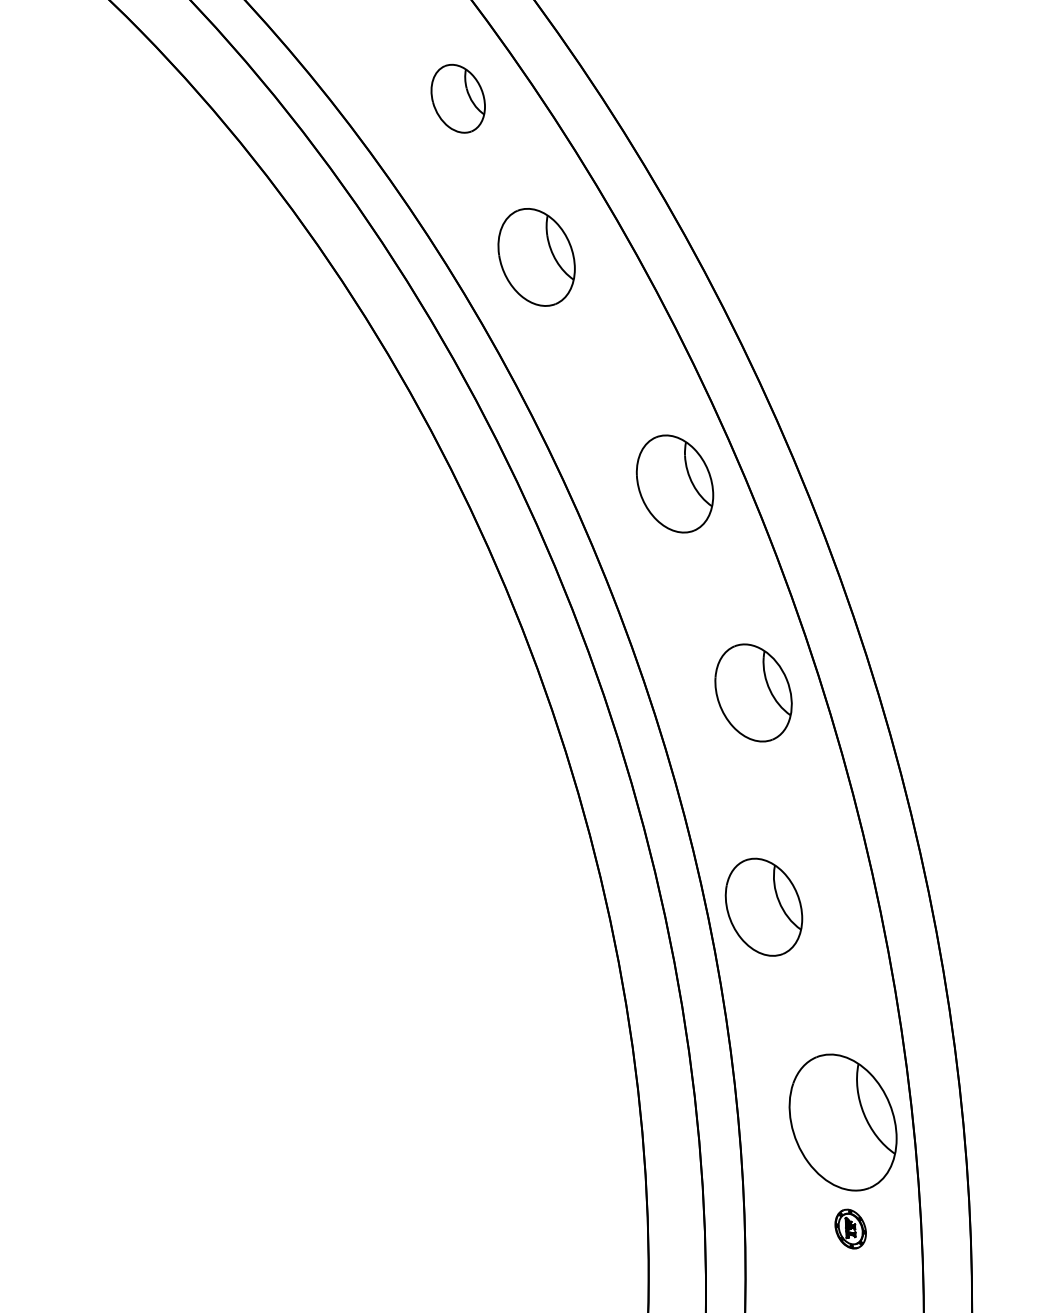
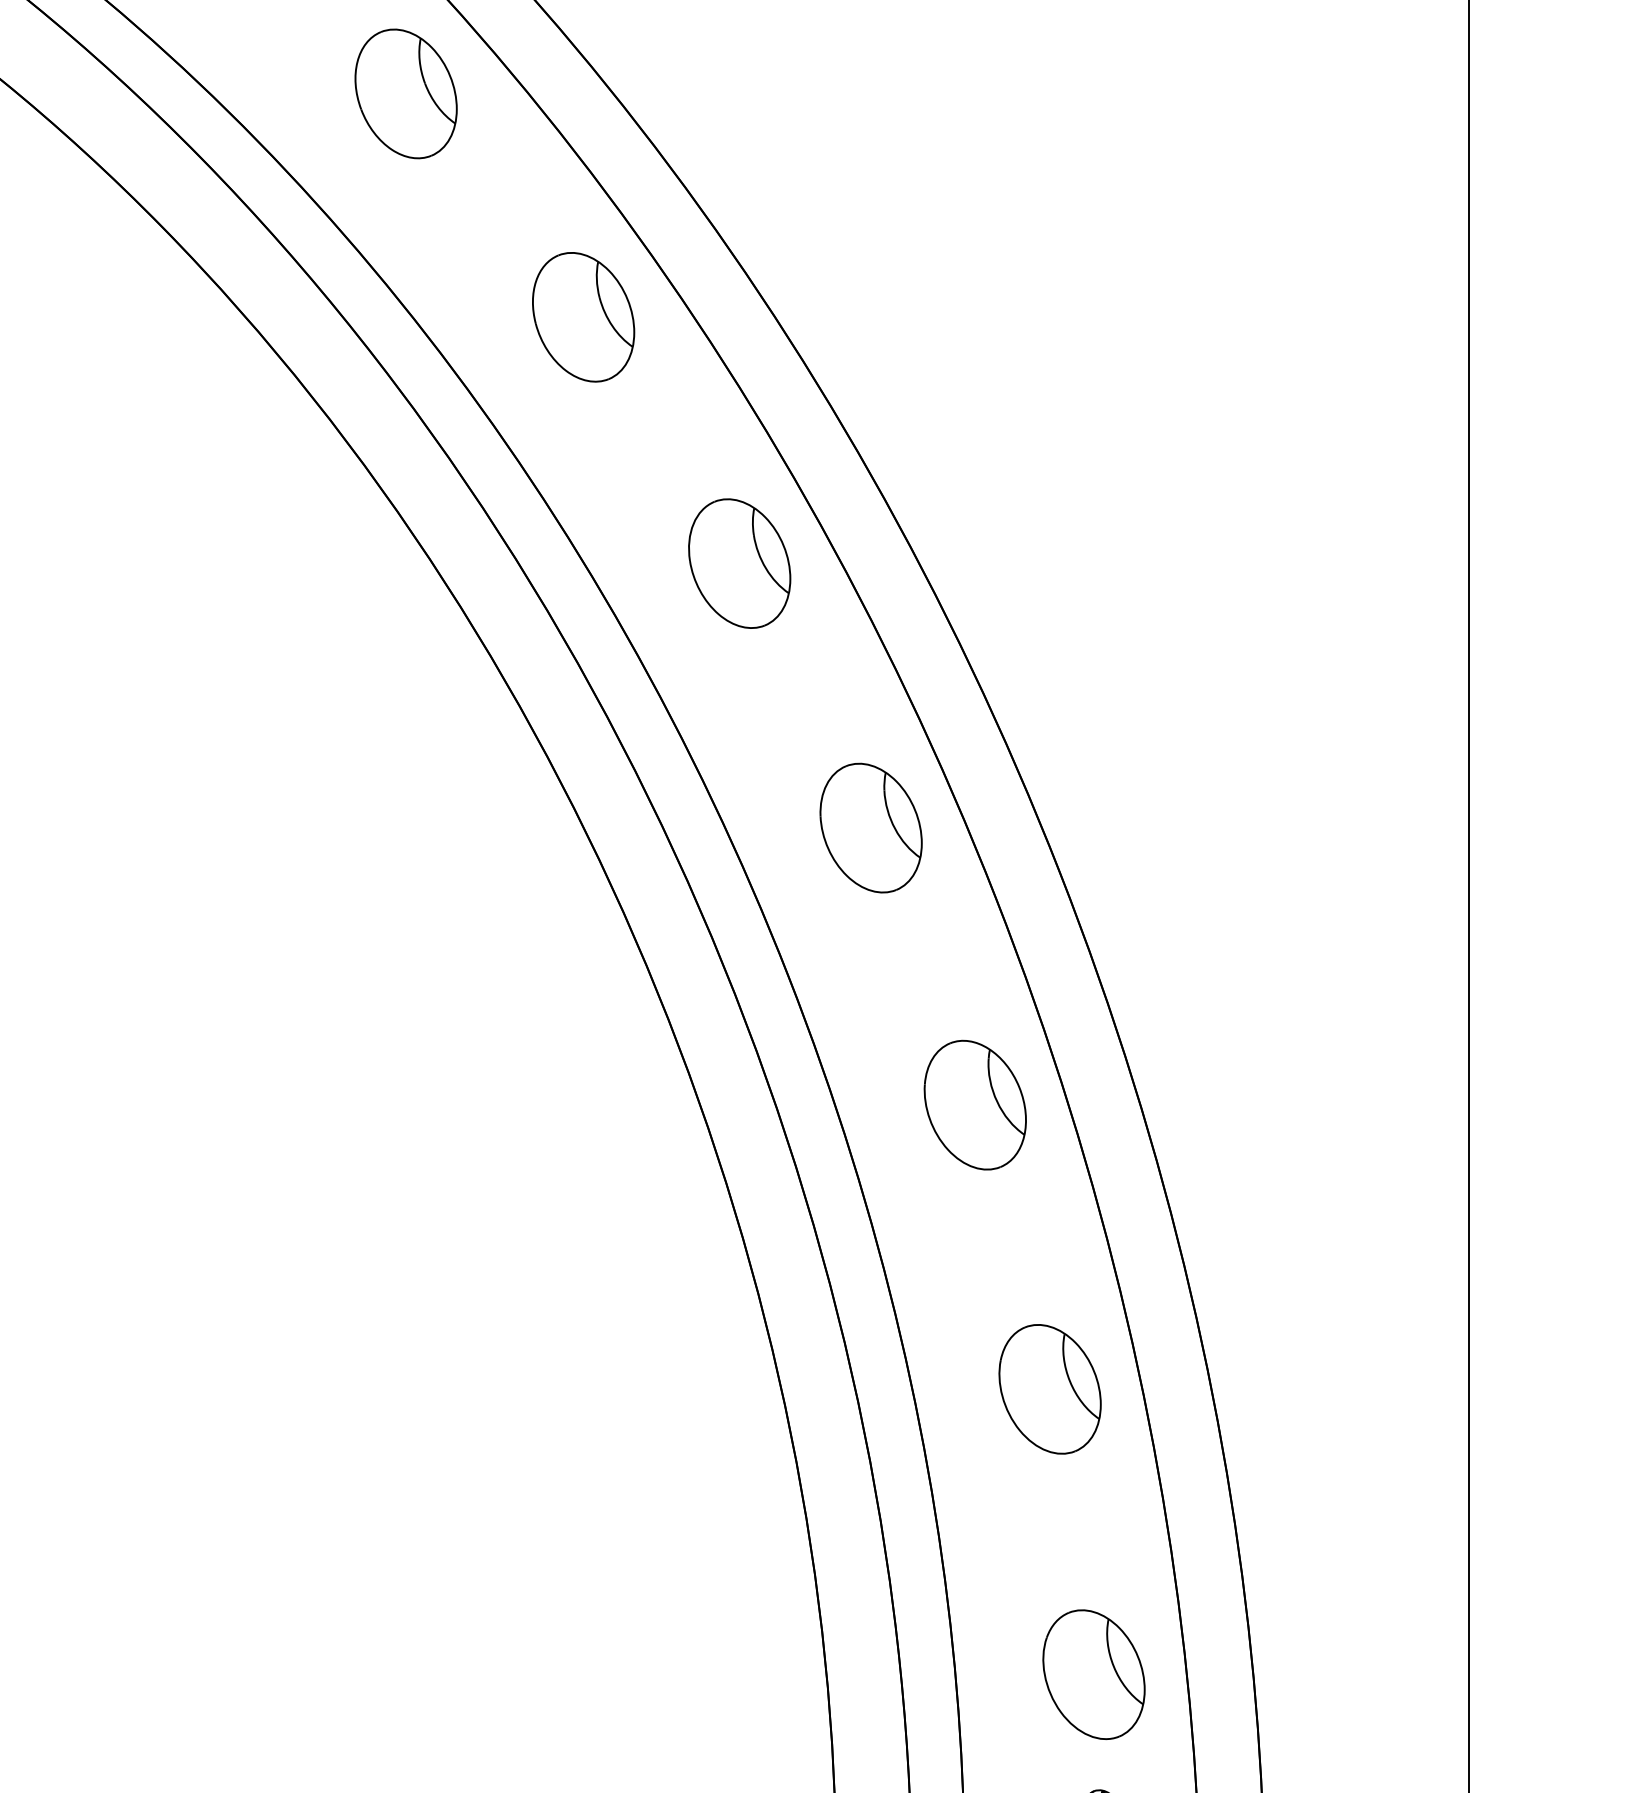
part: (458, 98) -> (583, 317), size x1.43
part: (536, 257) -> (739, 563), moved
part: (763, 907) -> (1049, 1389), moved
part: (842, 1122) -> (1093, 1674), size x0.71

